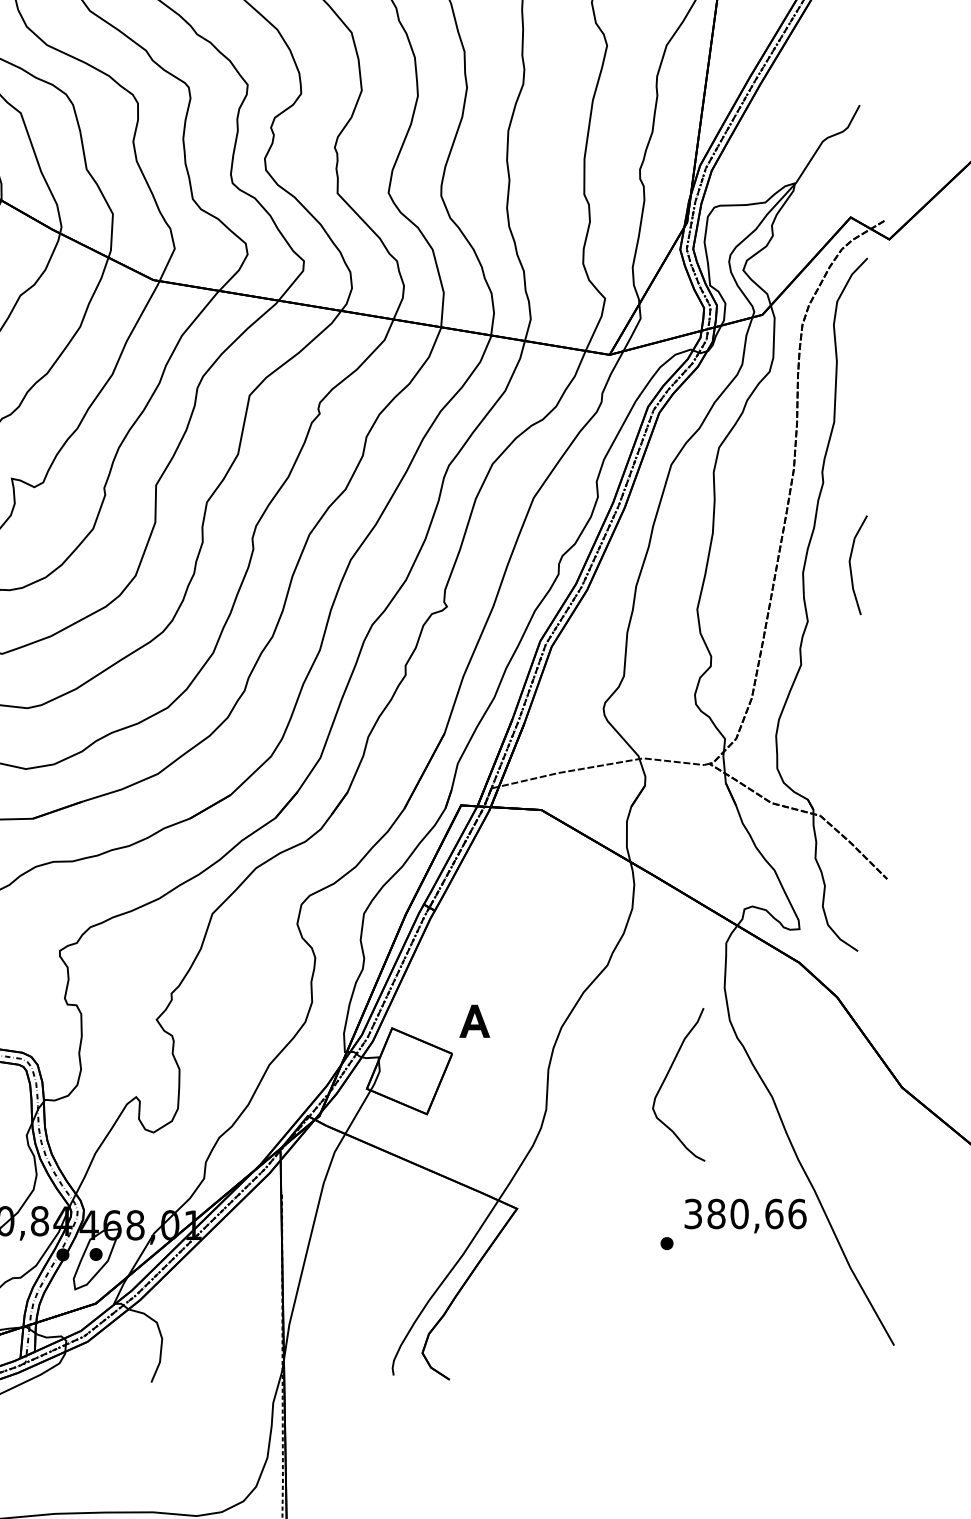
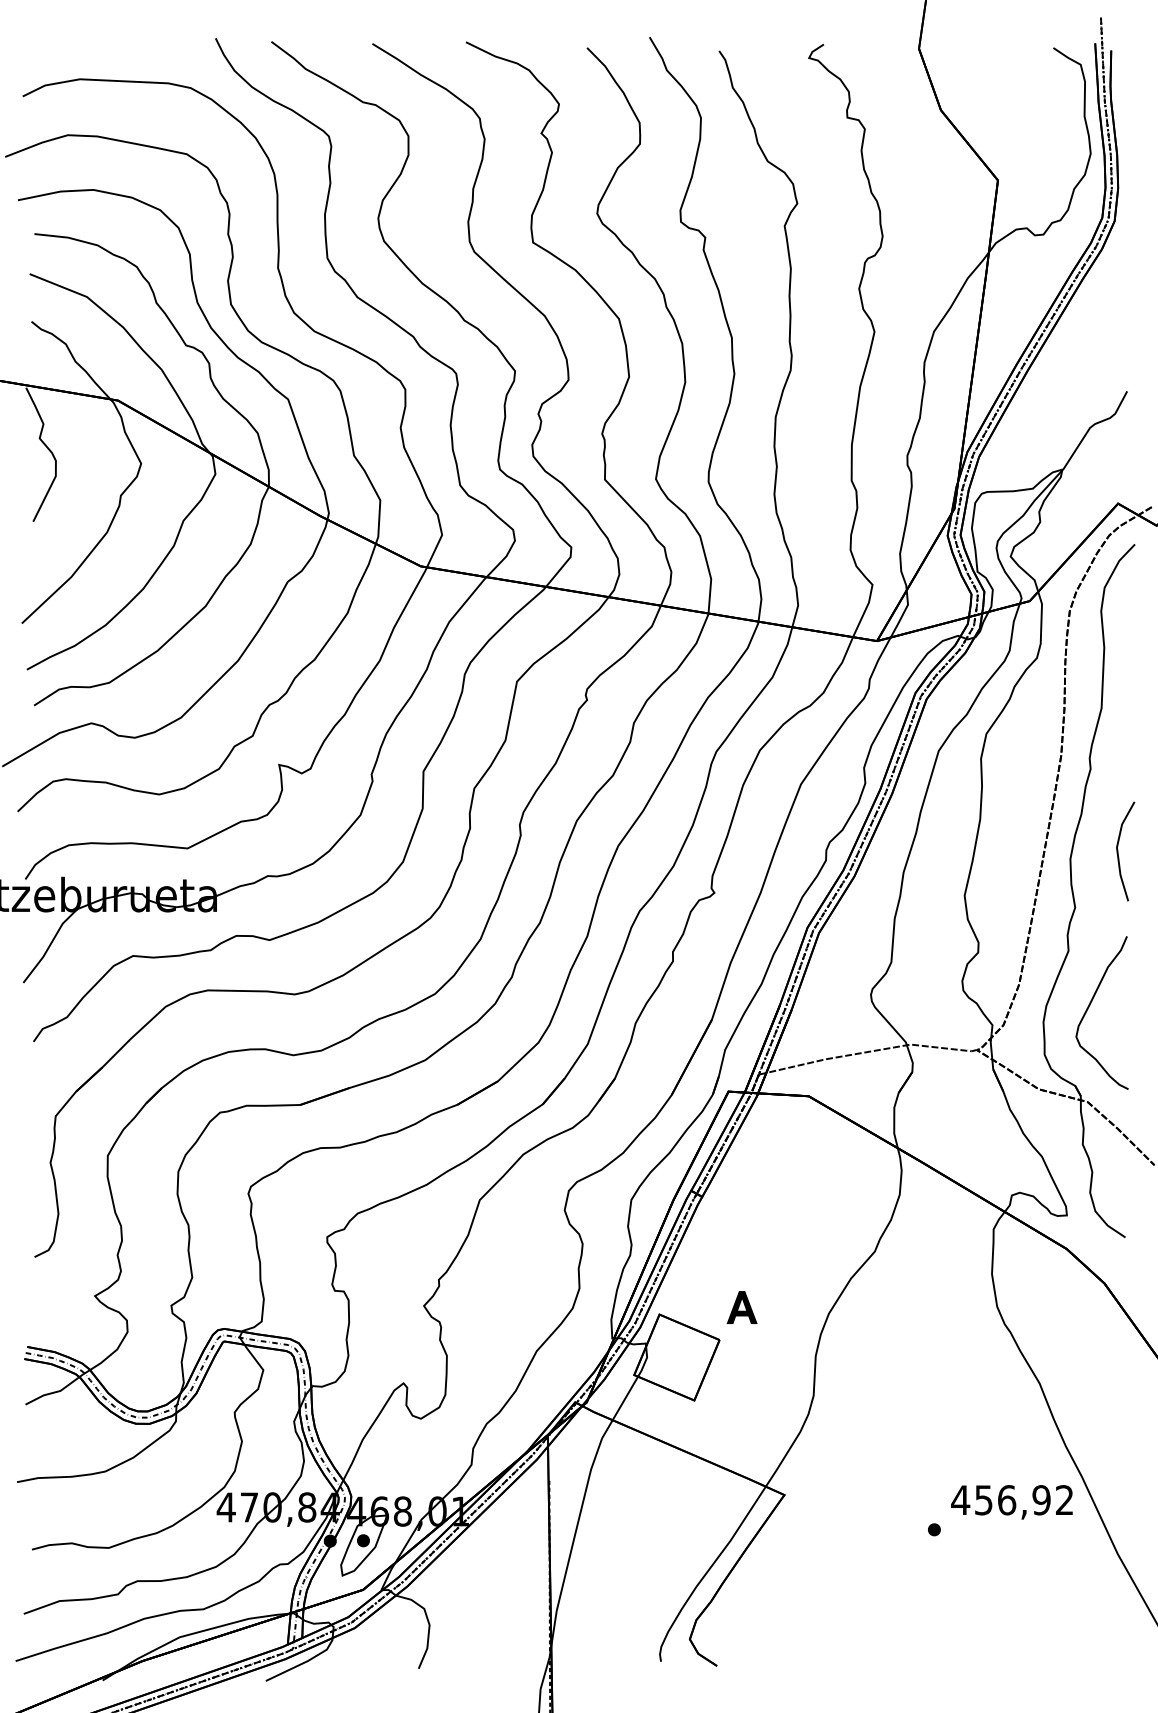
curve: (666, 1079) -> (1089, 1007), moved
text: (745, 1214) -> (1012, 1500), 380,66 -> 456,92

